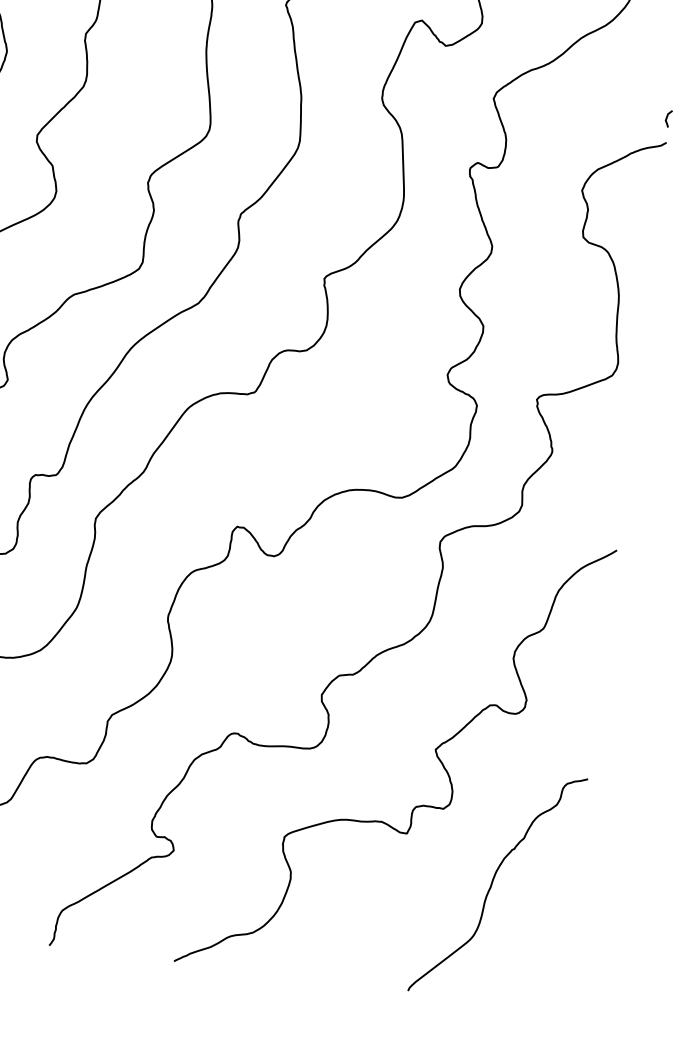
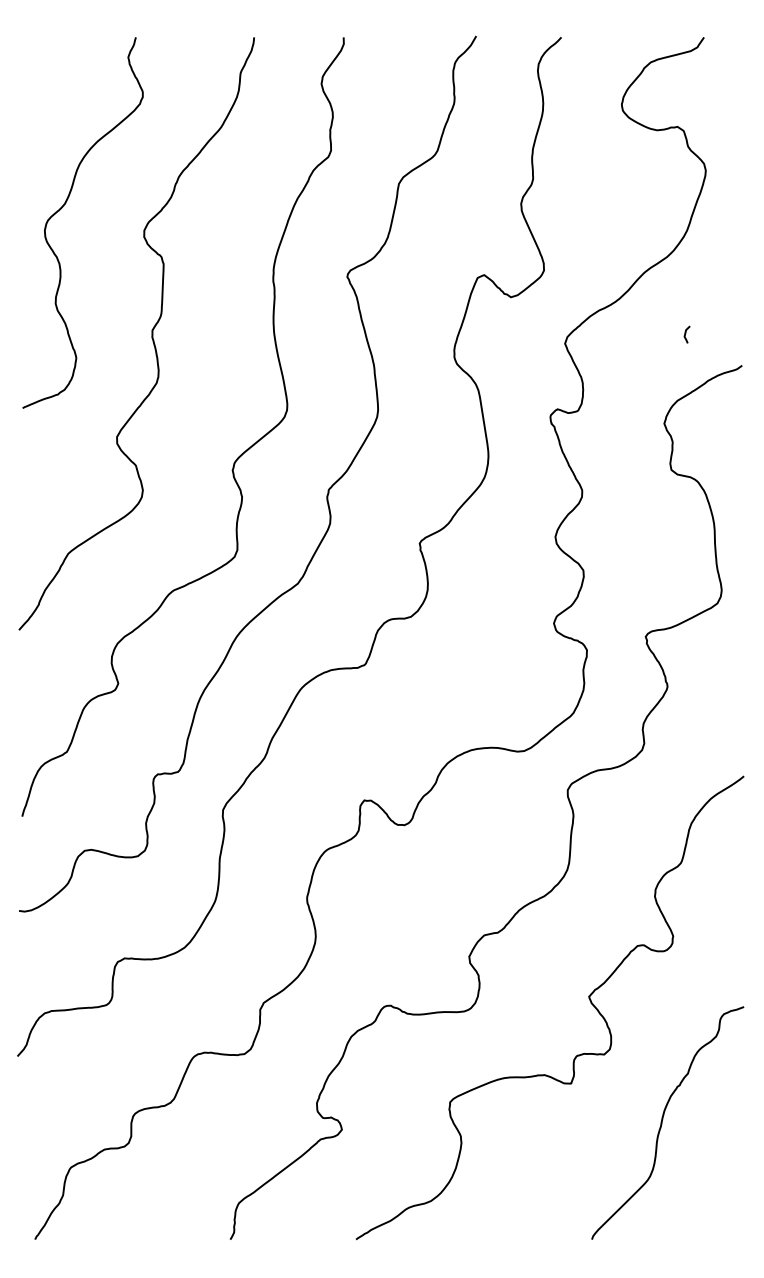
line: (668, 117) -> (686, 333), moved

